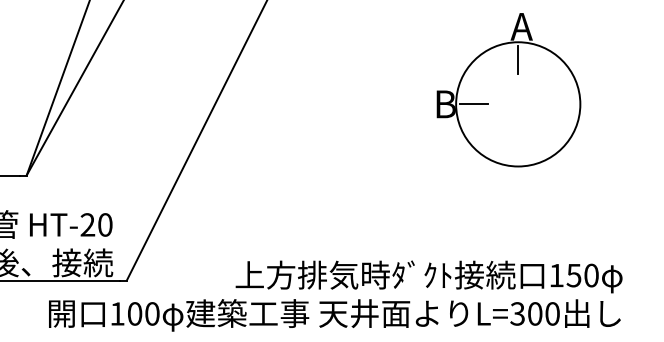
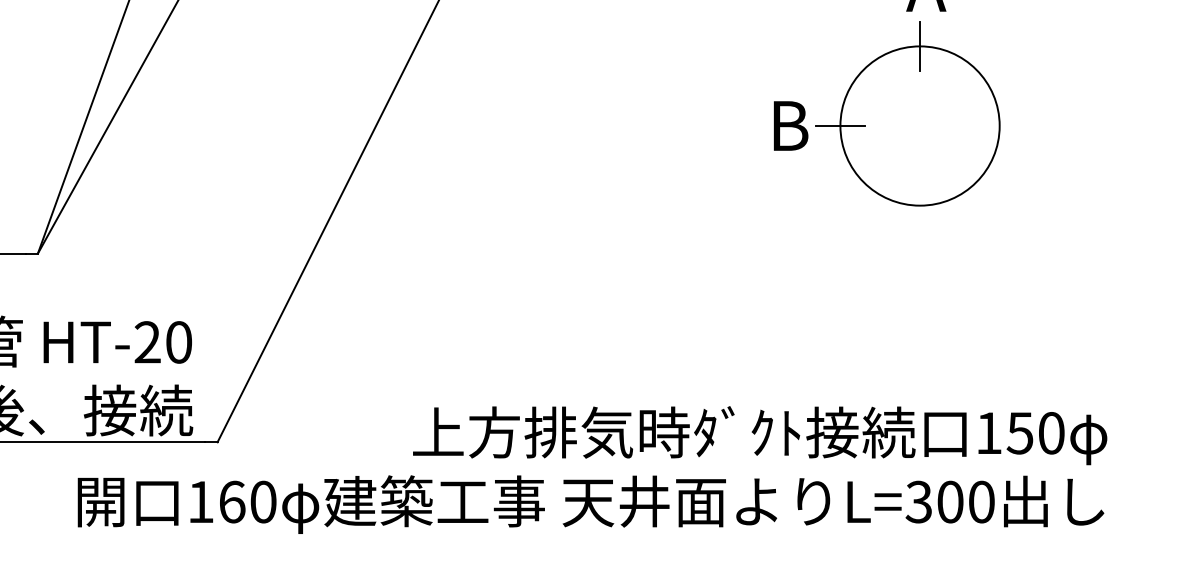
circle: (517, 104) -> (918, 126), size x0.71
text: (135, 313) -> (233, 501), 100 -> 160

